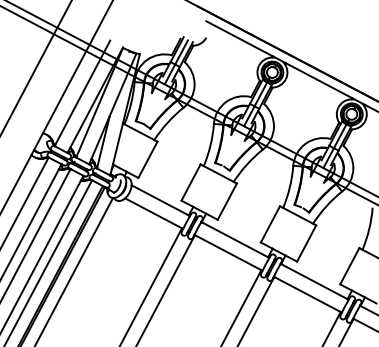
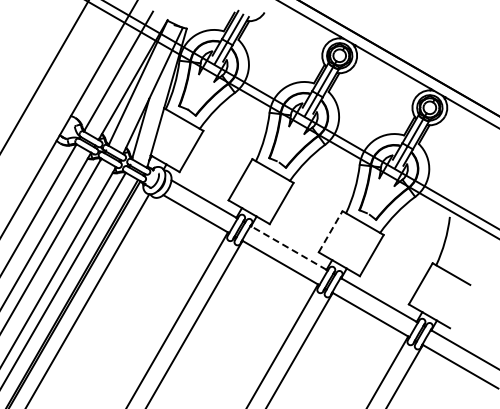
line: (270, 224) -> (330, 231), solid -> dashed
line: (234, 240) -> (288, 248), solid -> dashed

